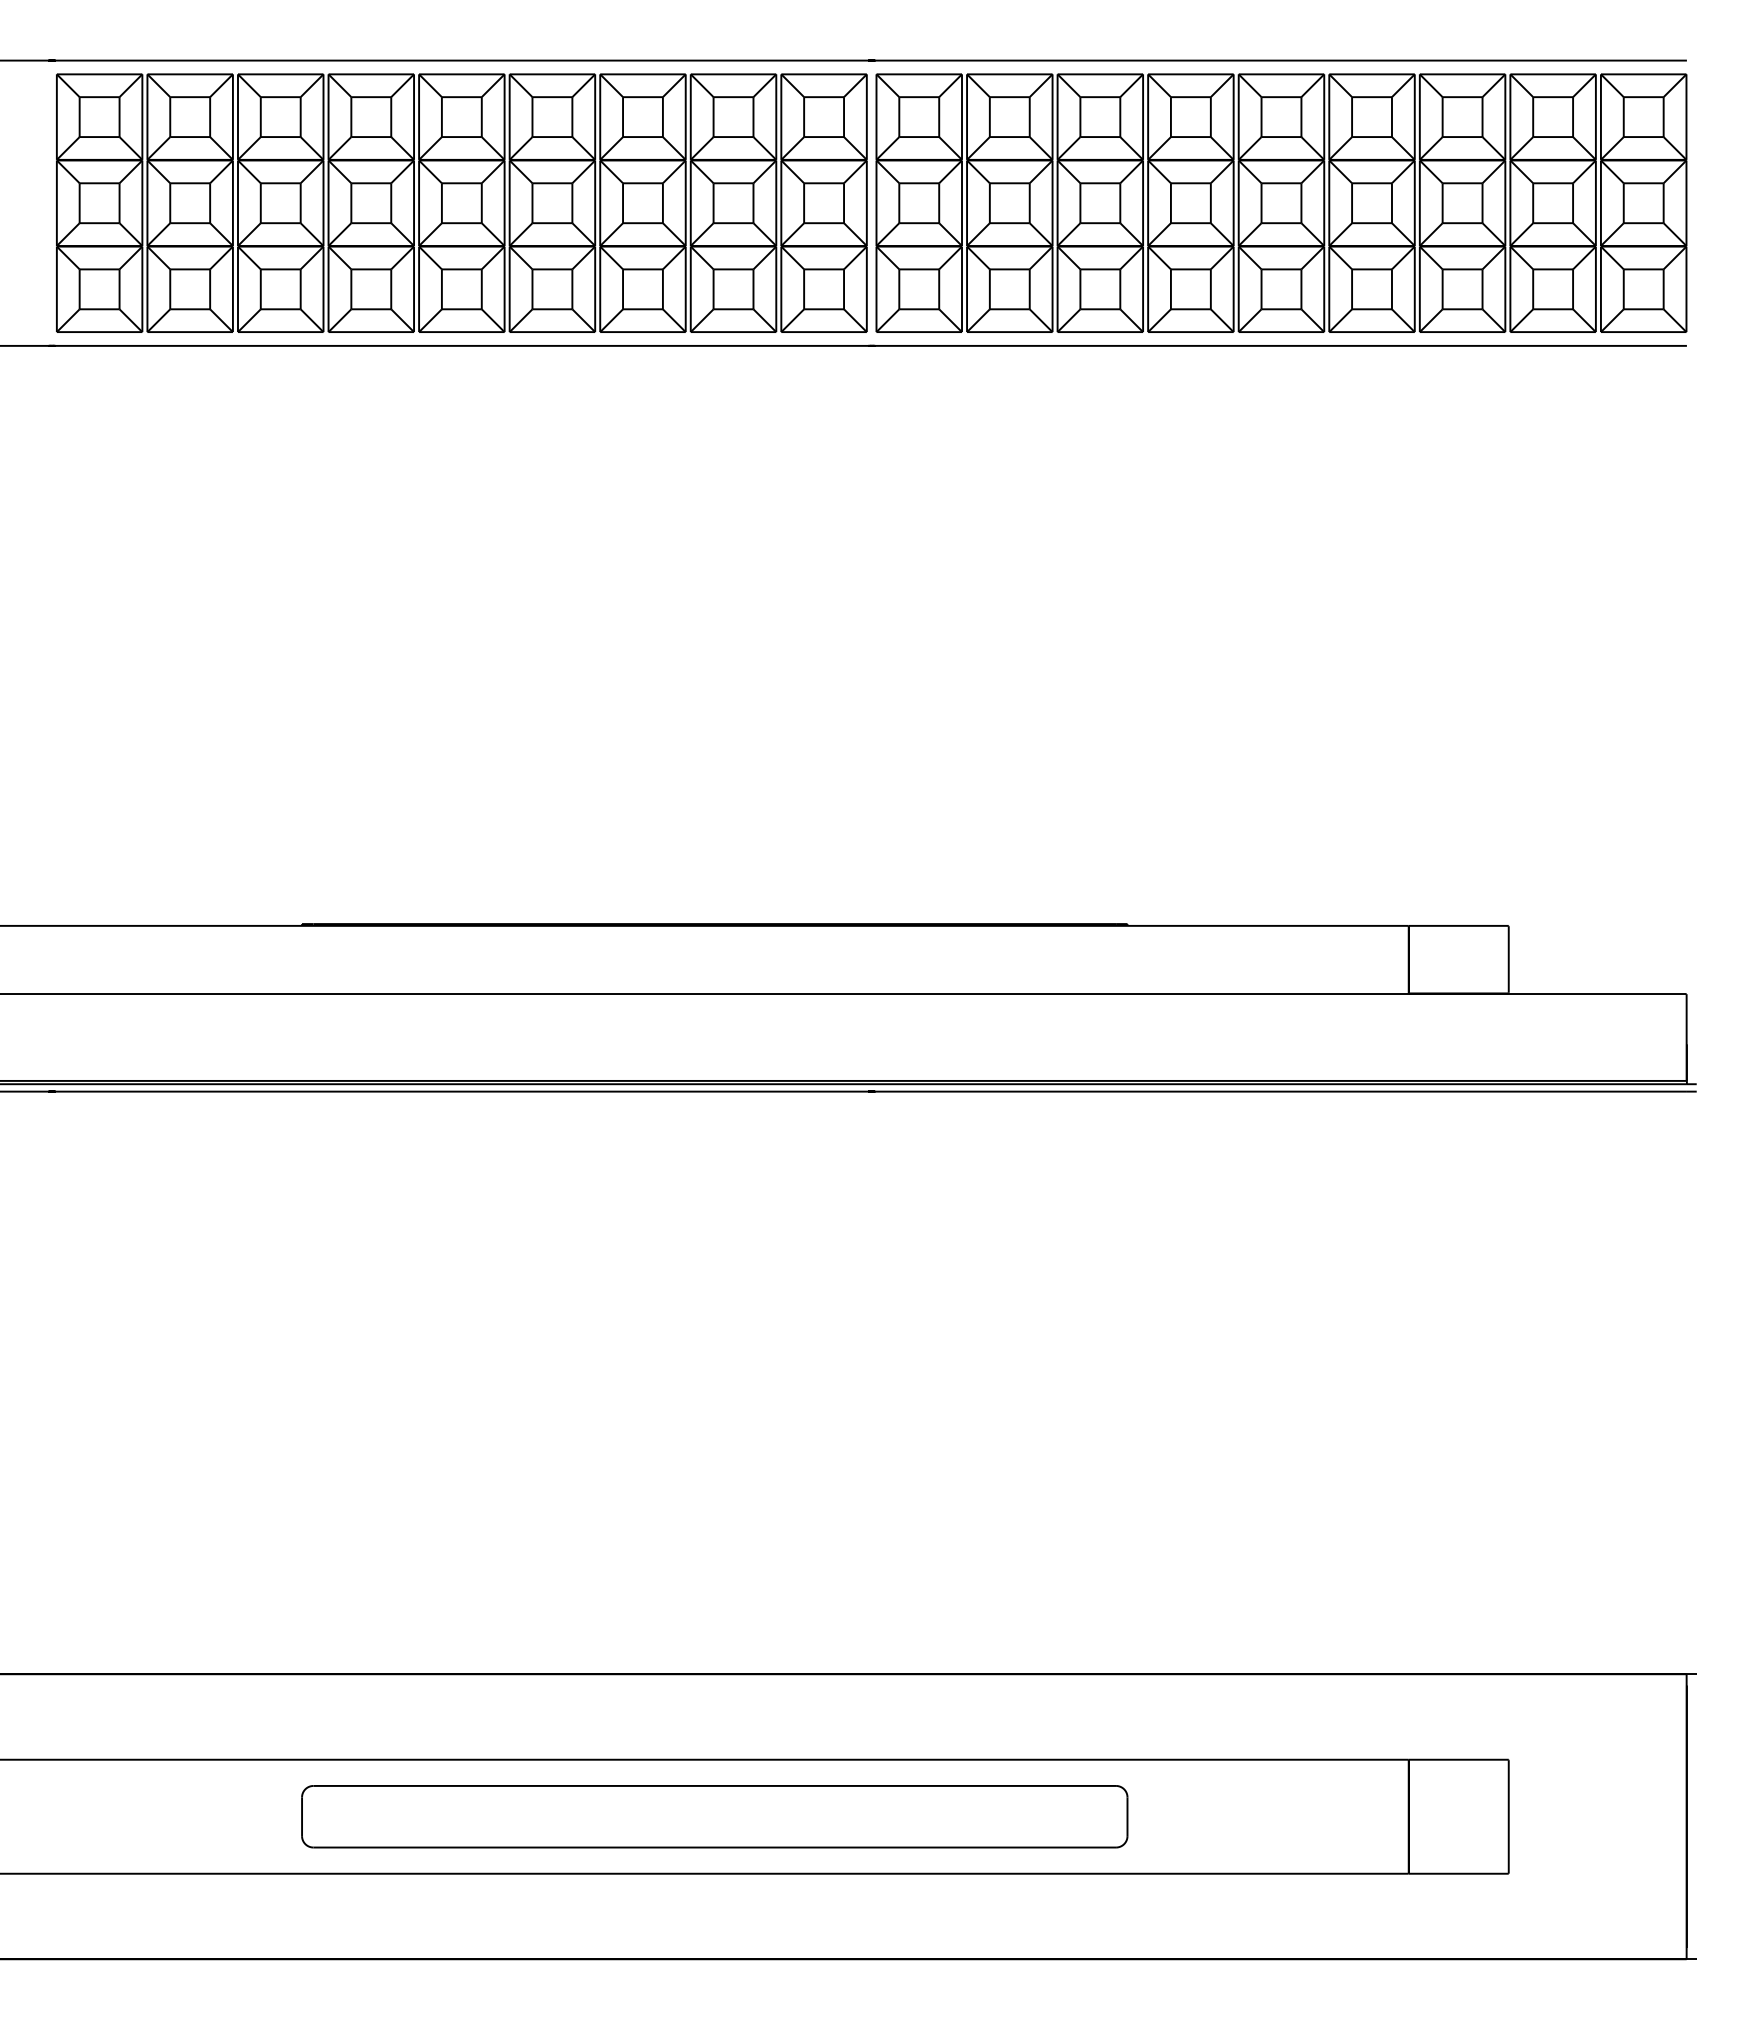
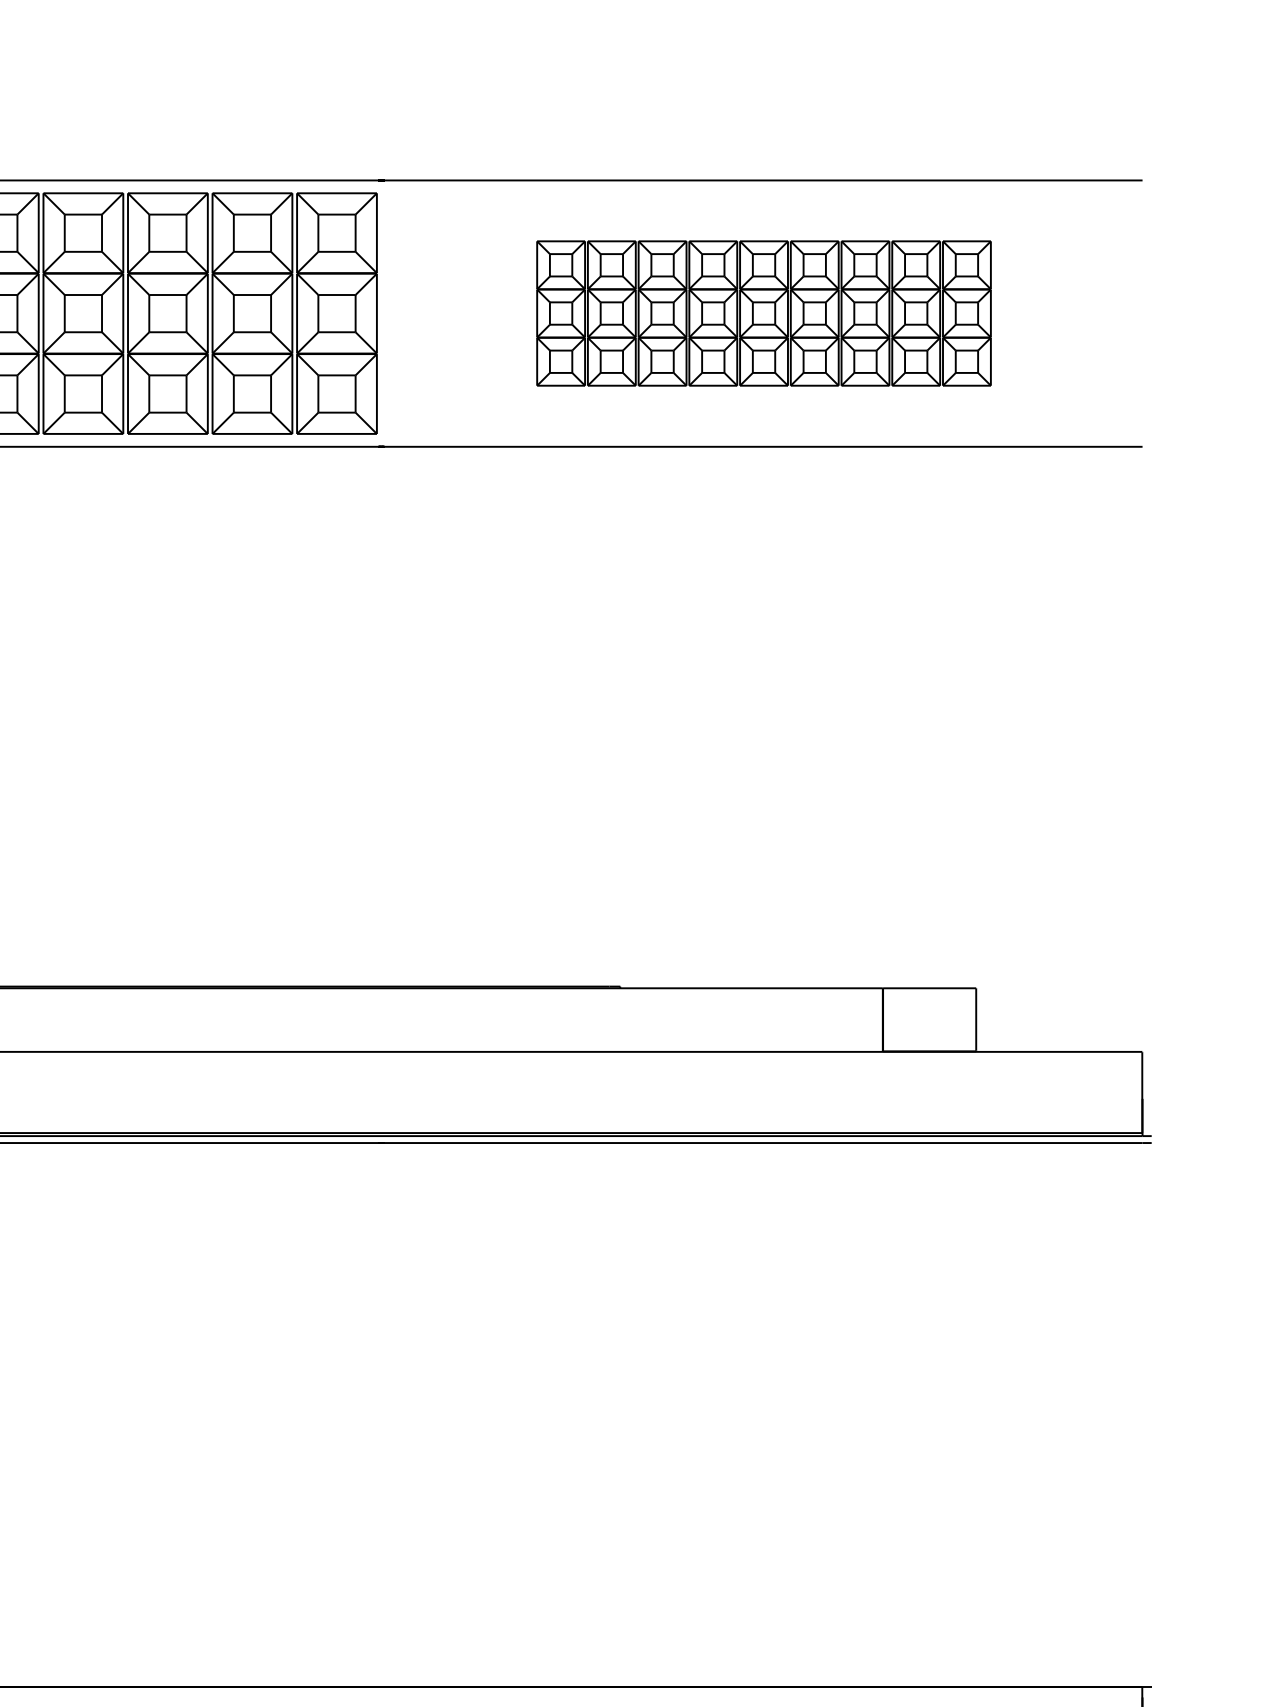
part: (1281, 202) -> (764, 312), size x0.6

